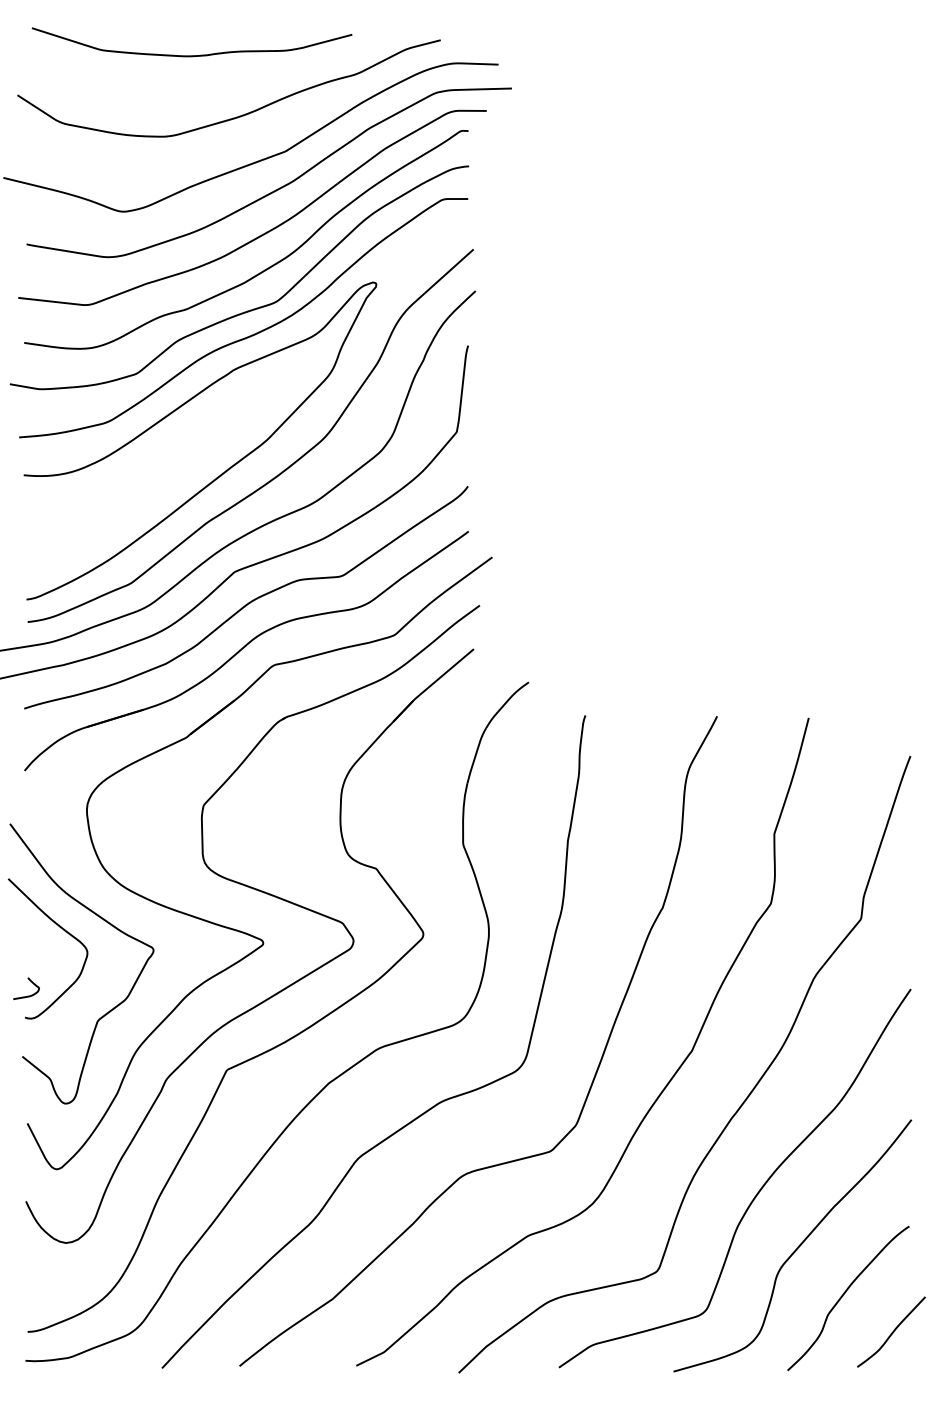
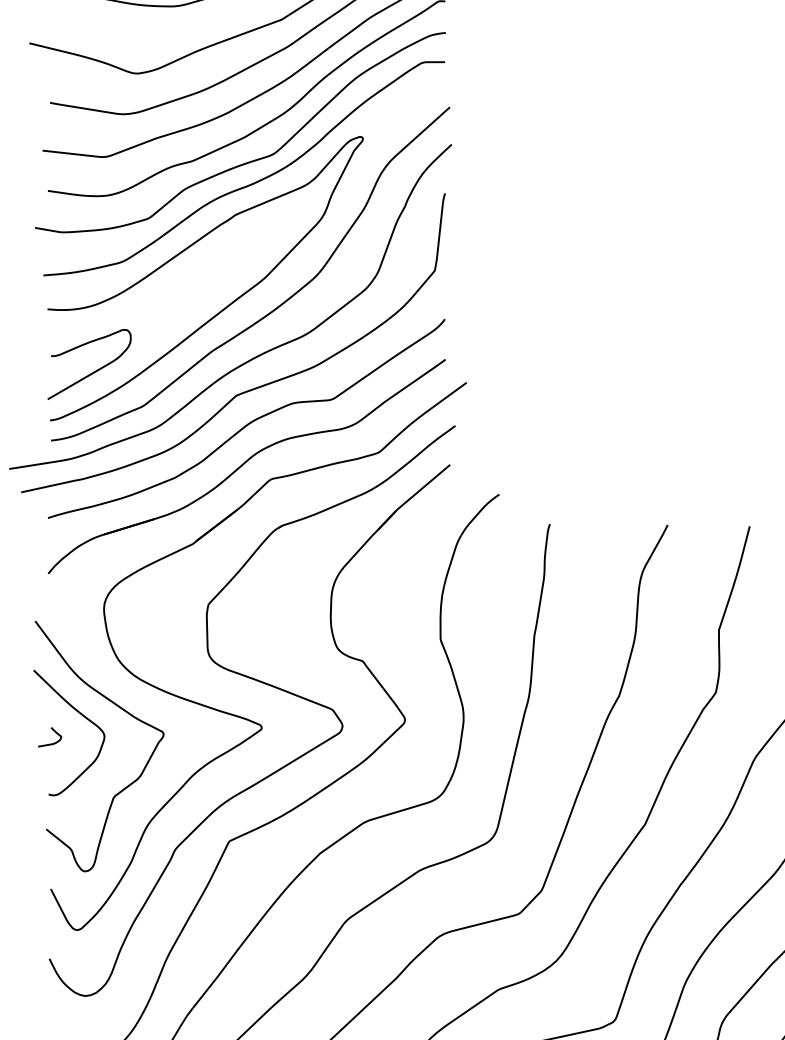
curve: (74, 545) -> (92, 372), added
curve: (27, 995) -> (50, 743), moved

